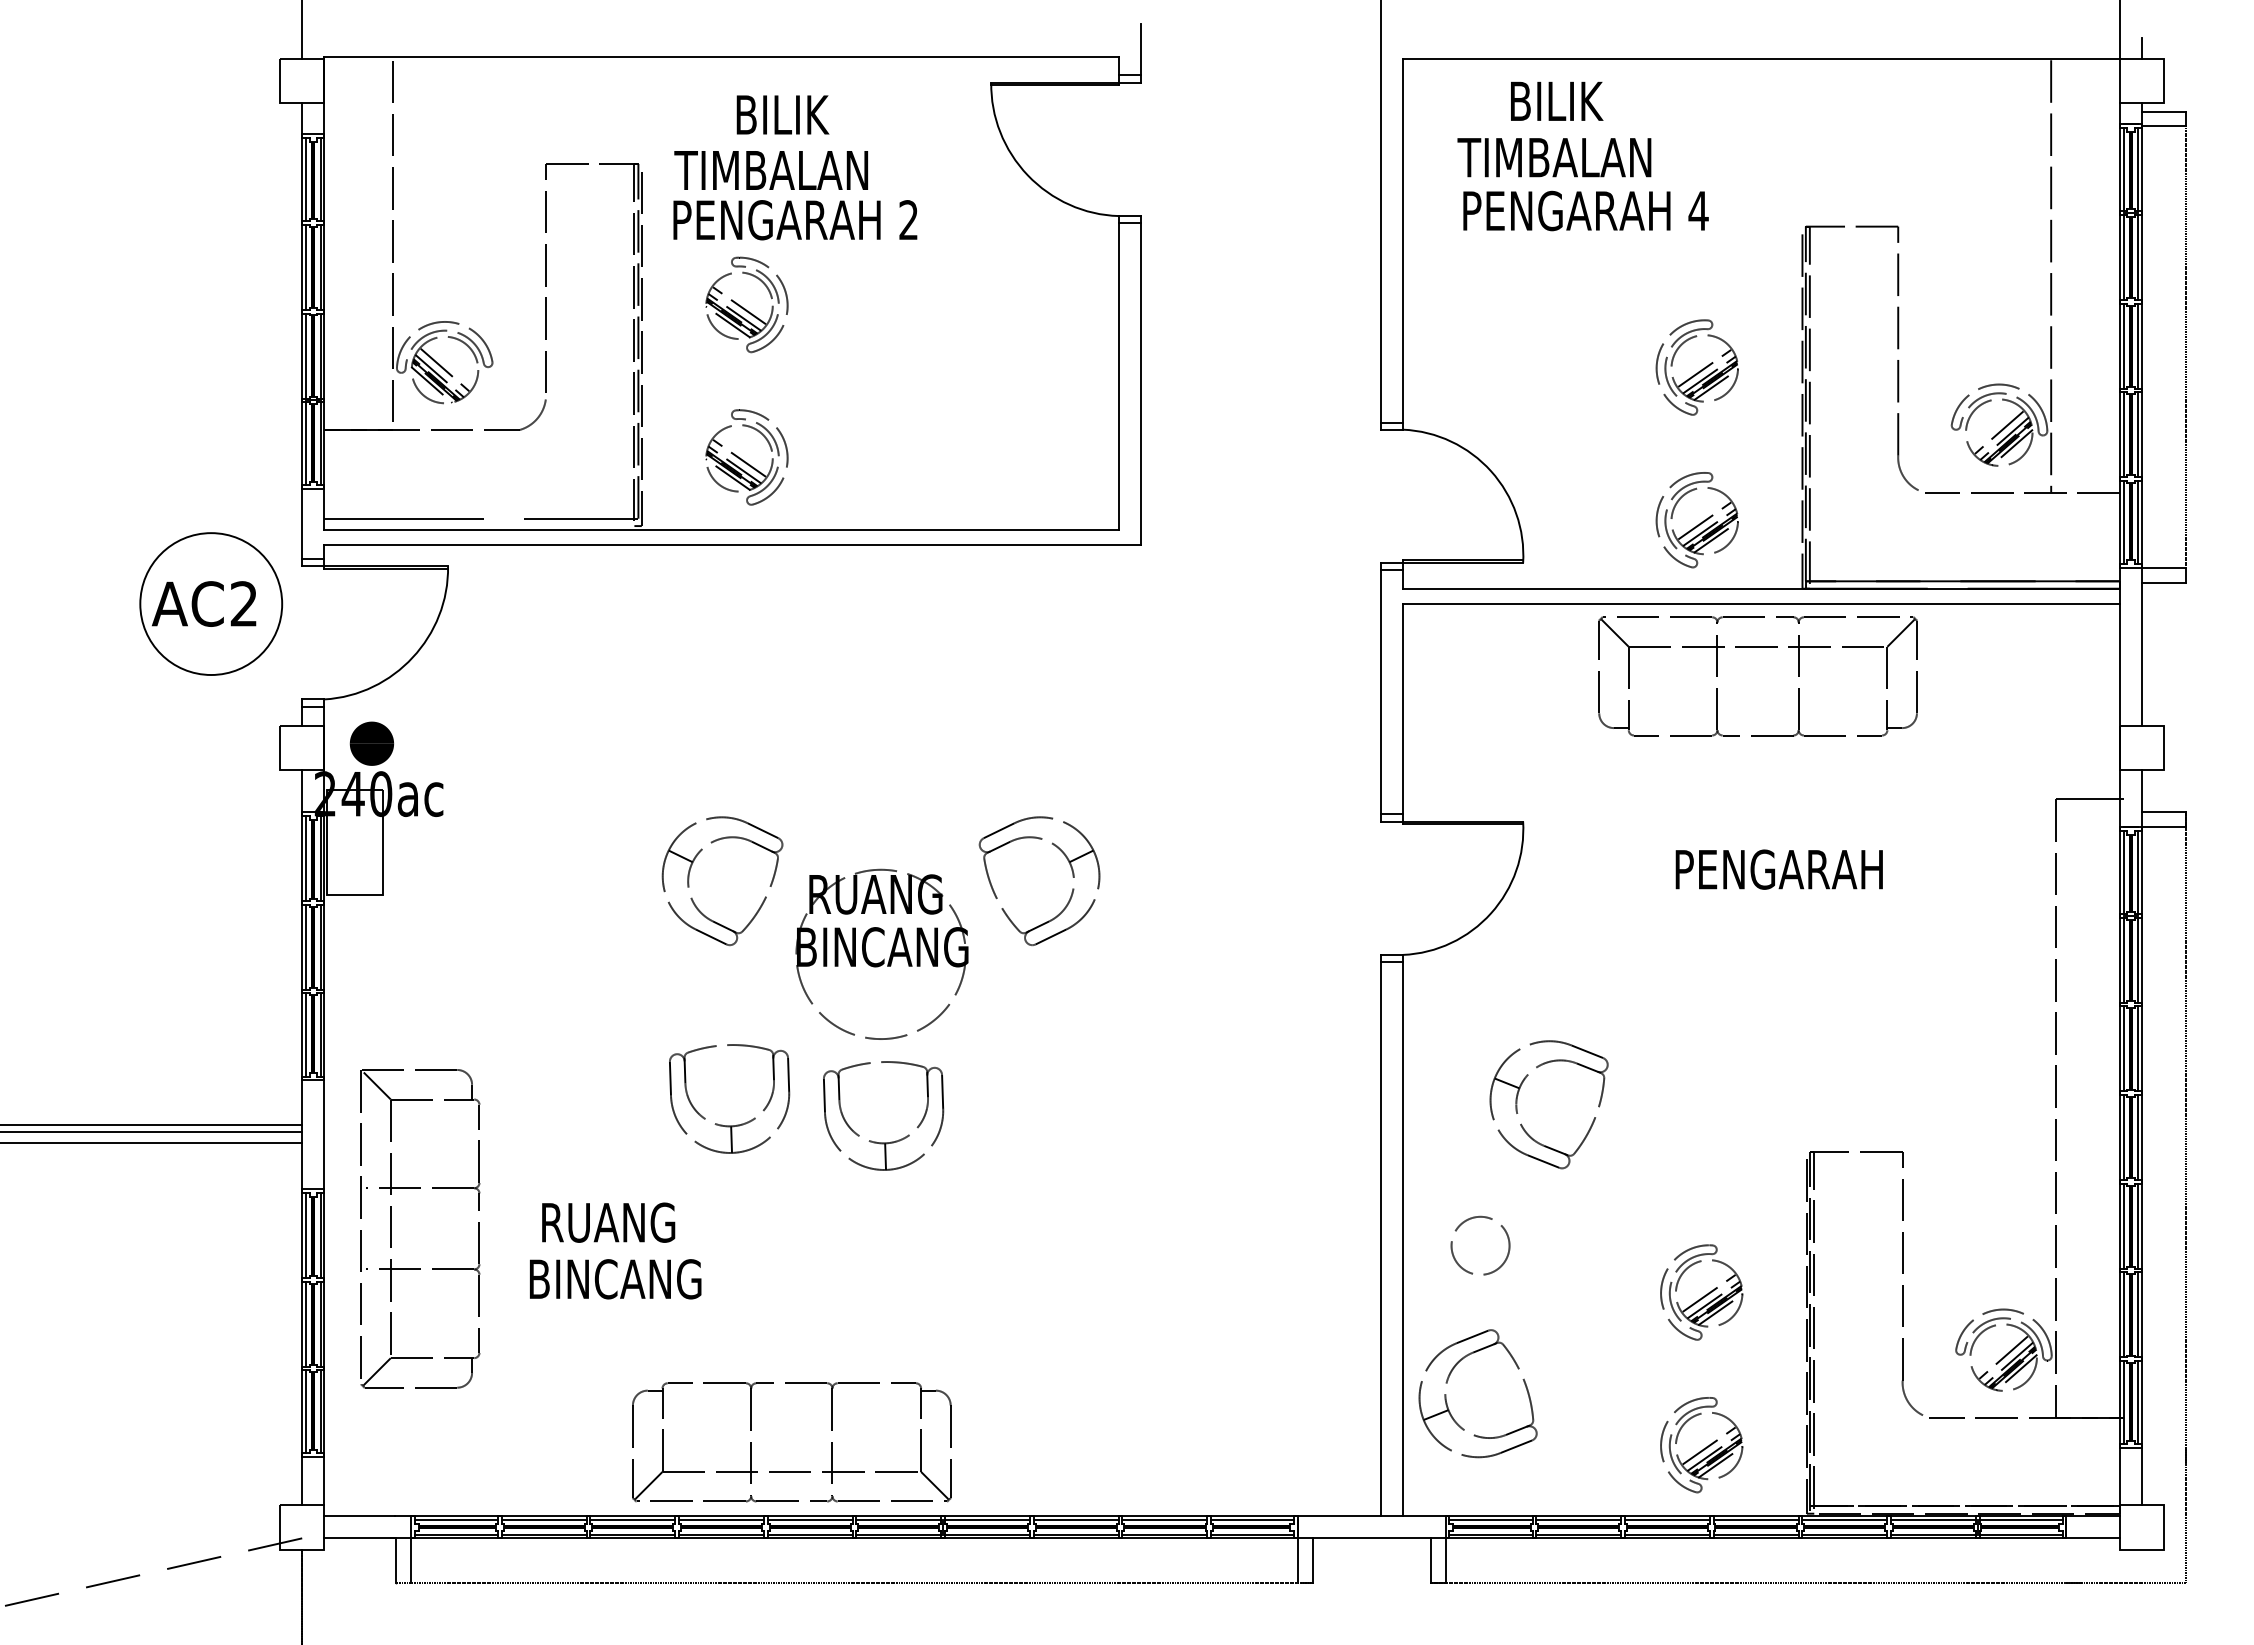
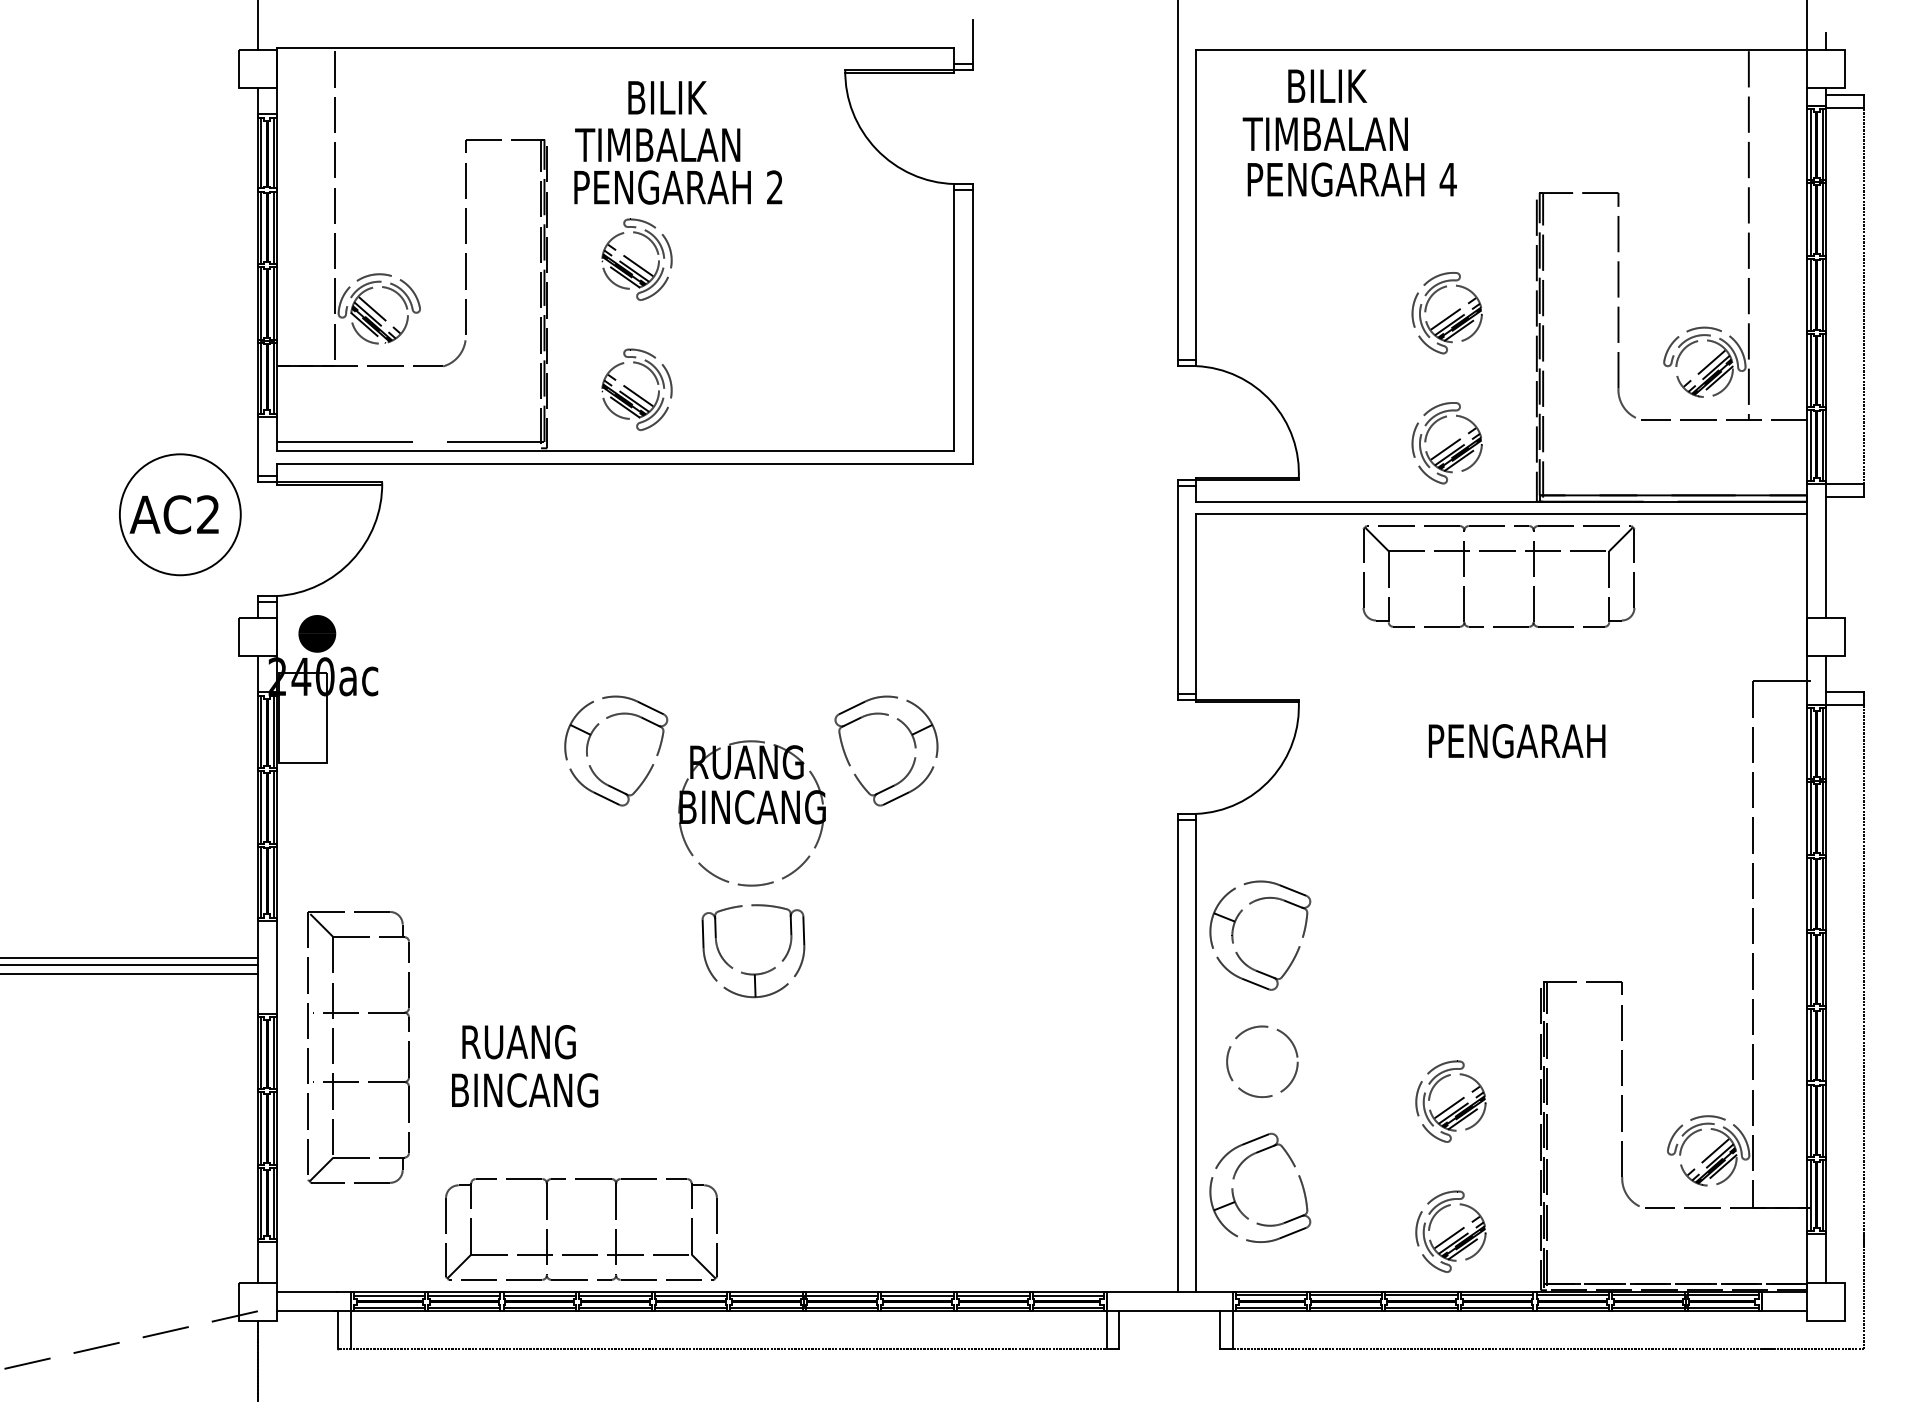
part: (1517, 1104) -> (1233, 935), moved
part: (722, 1124) -> (616, 958), removed
circle: (1480, 1245) -> (1262, 1061), size x1.43
part: (791, 1471) -> (581, 1254), moved

